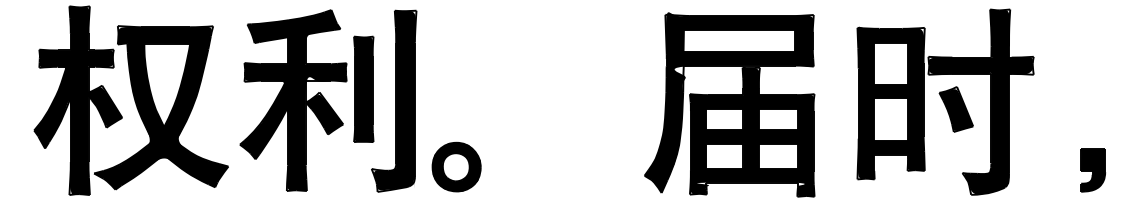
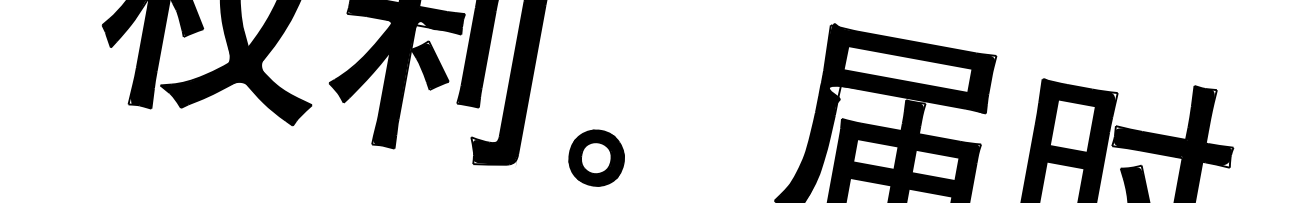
part: (456, 166) -> (596, 157), moved

